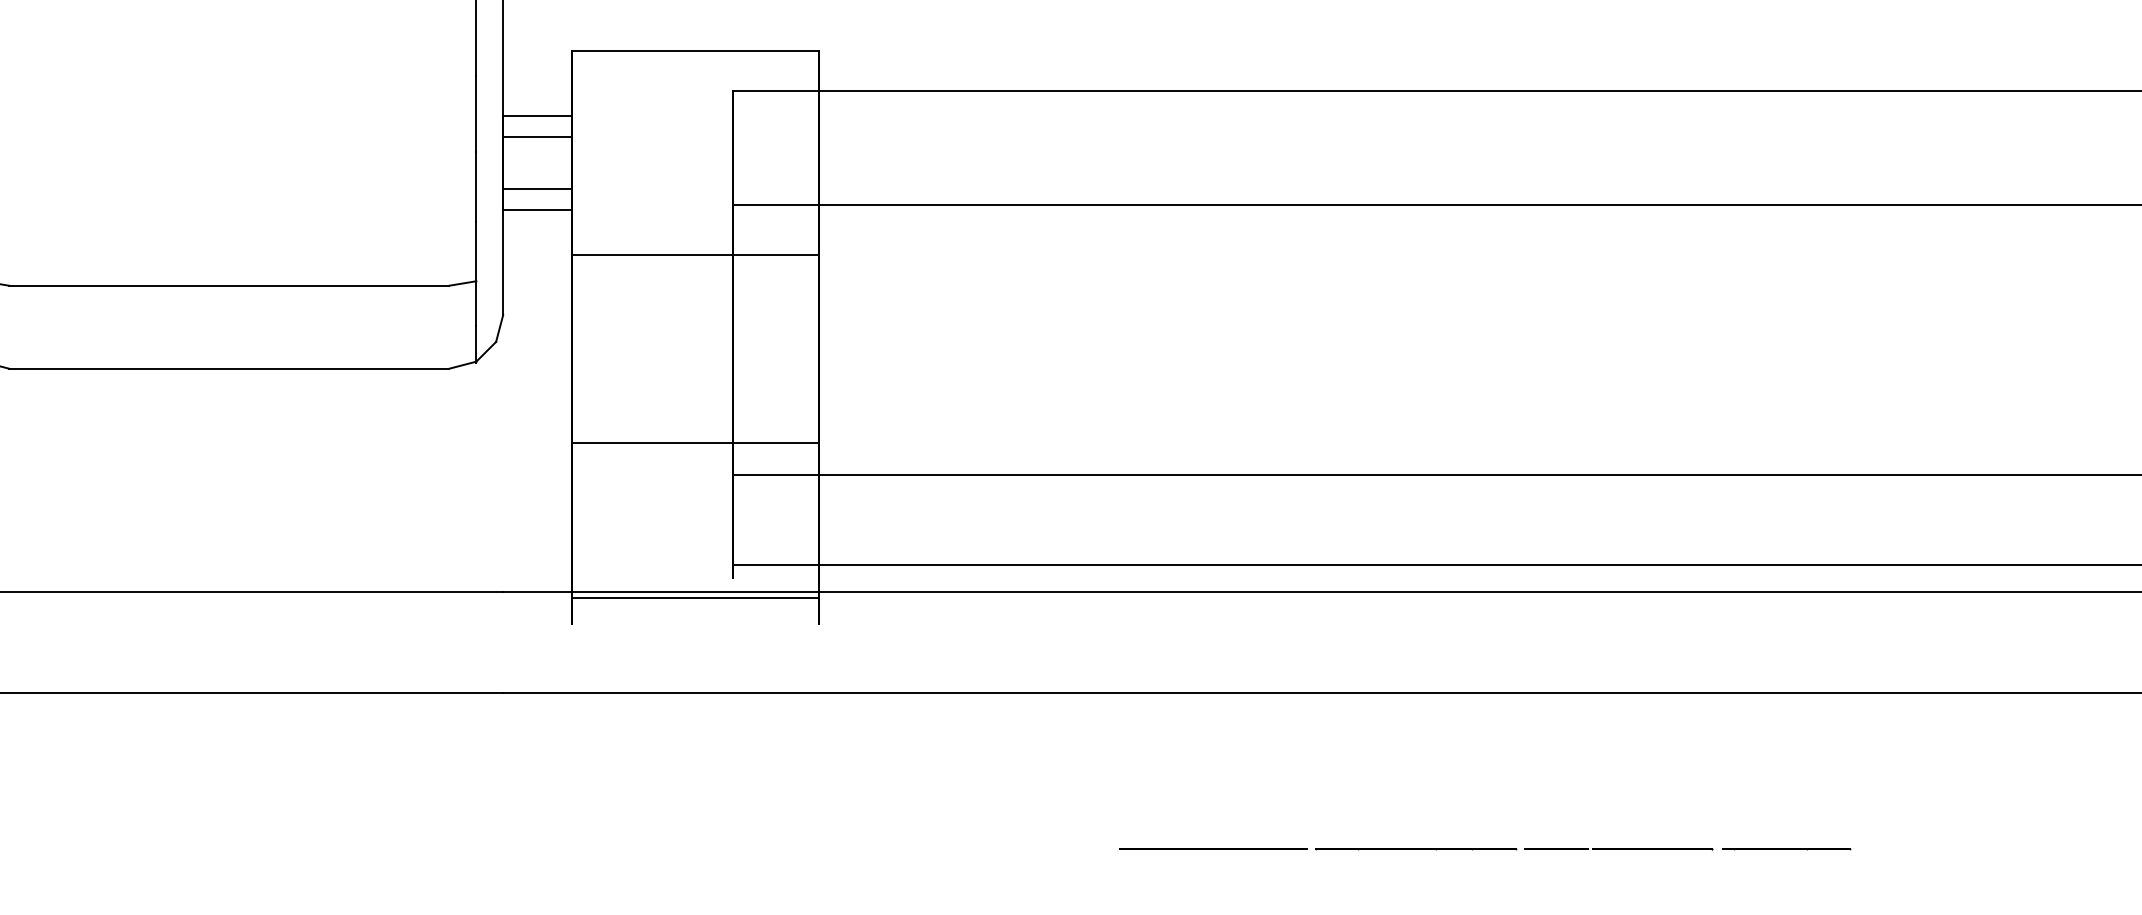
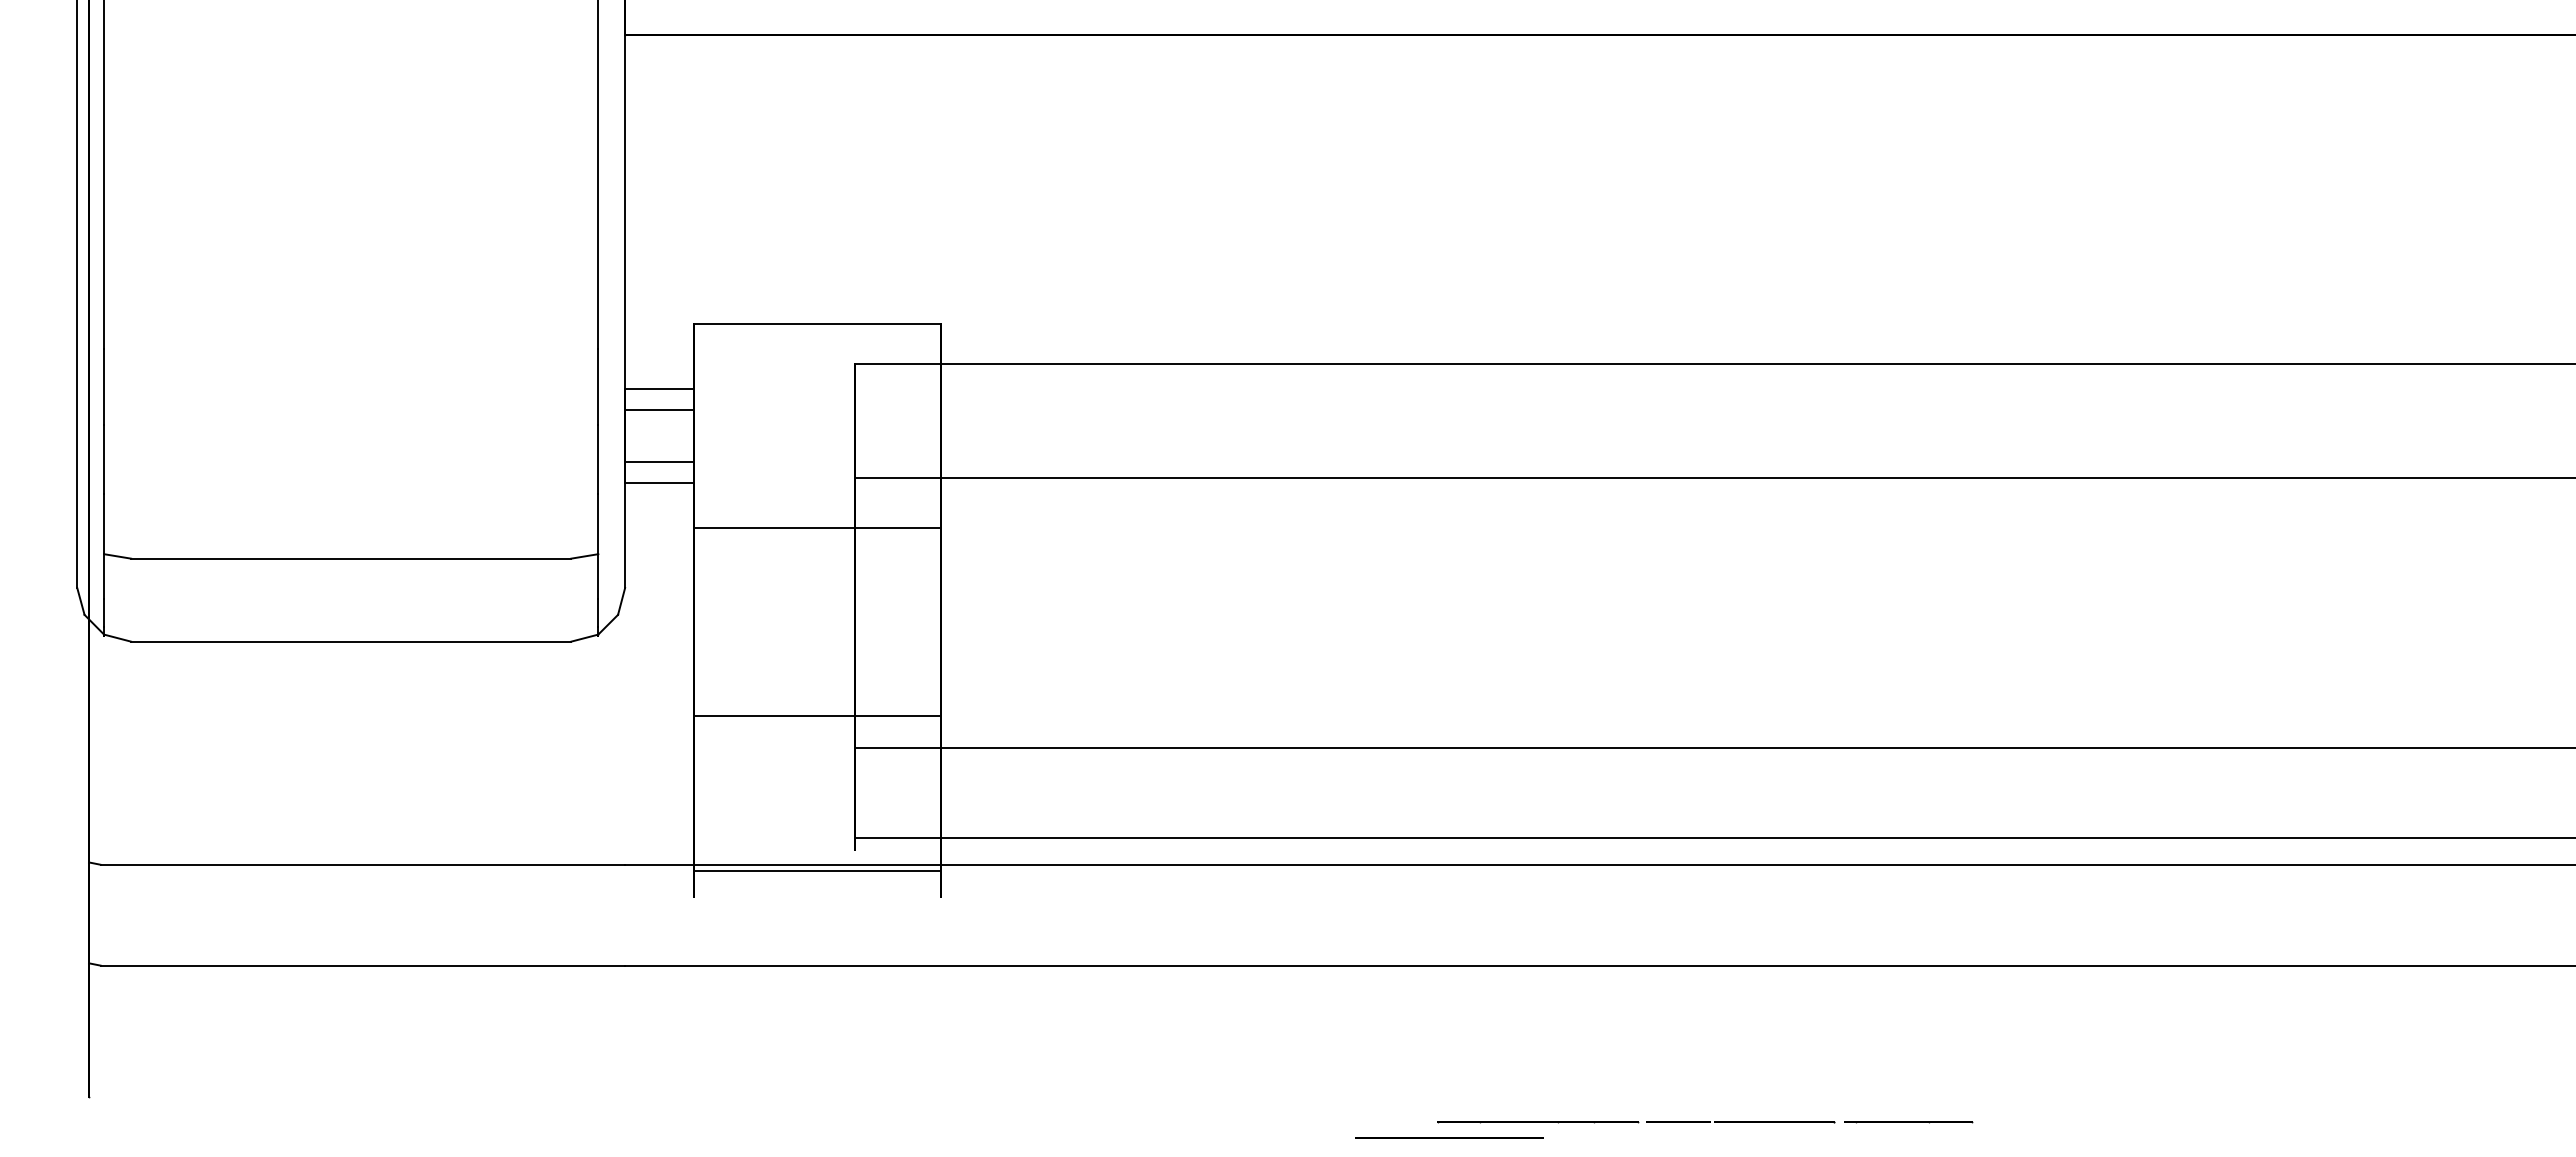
line: (1213, 848) -> (1449, 1137), moved

